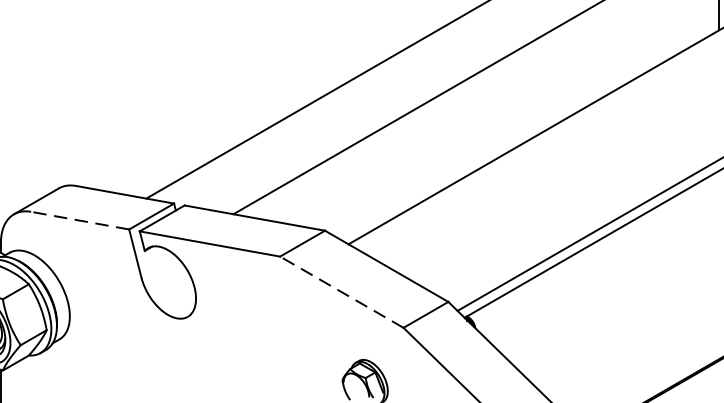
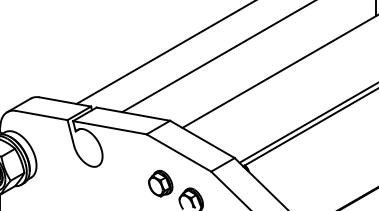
line: (79, 220) -> (41, 115), dashed -> solid
line: (340, 291) -> (178, 152), dashed -> solid
part: (306, 350) -> (160, 183), added

